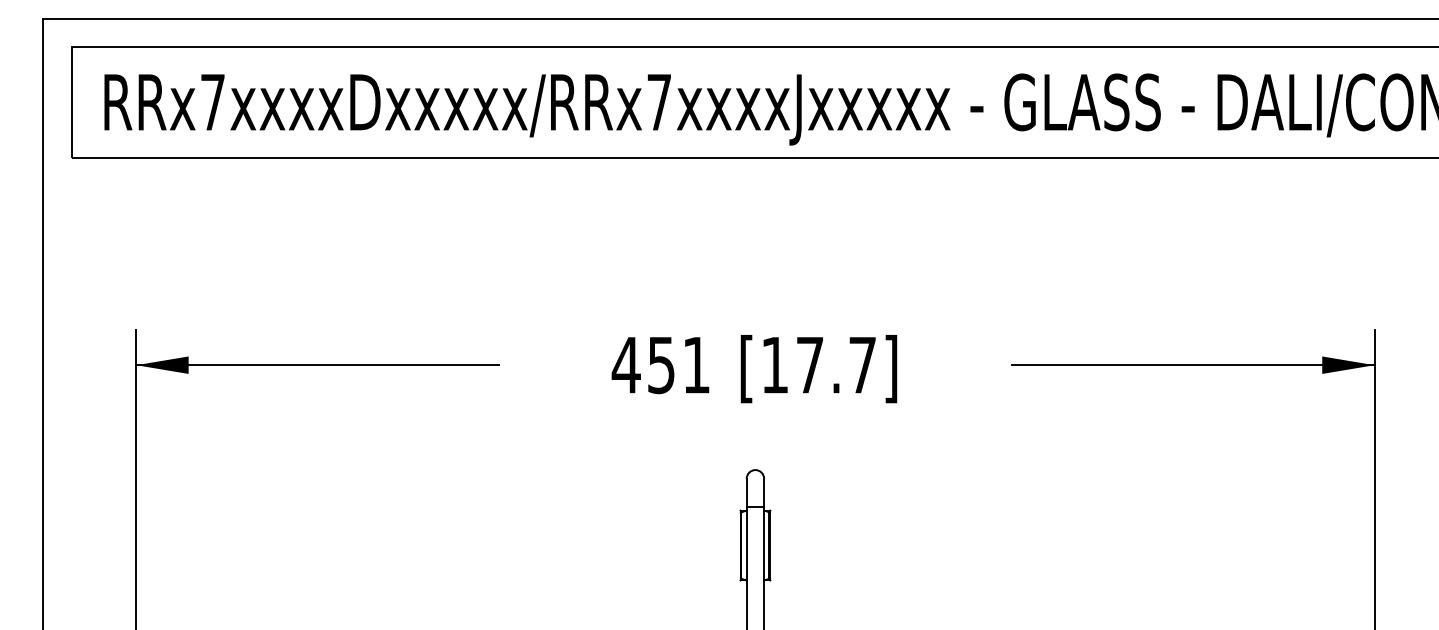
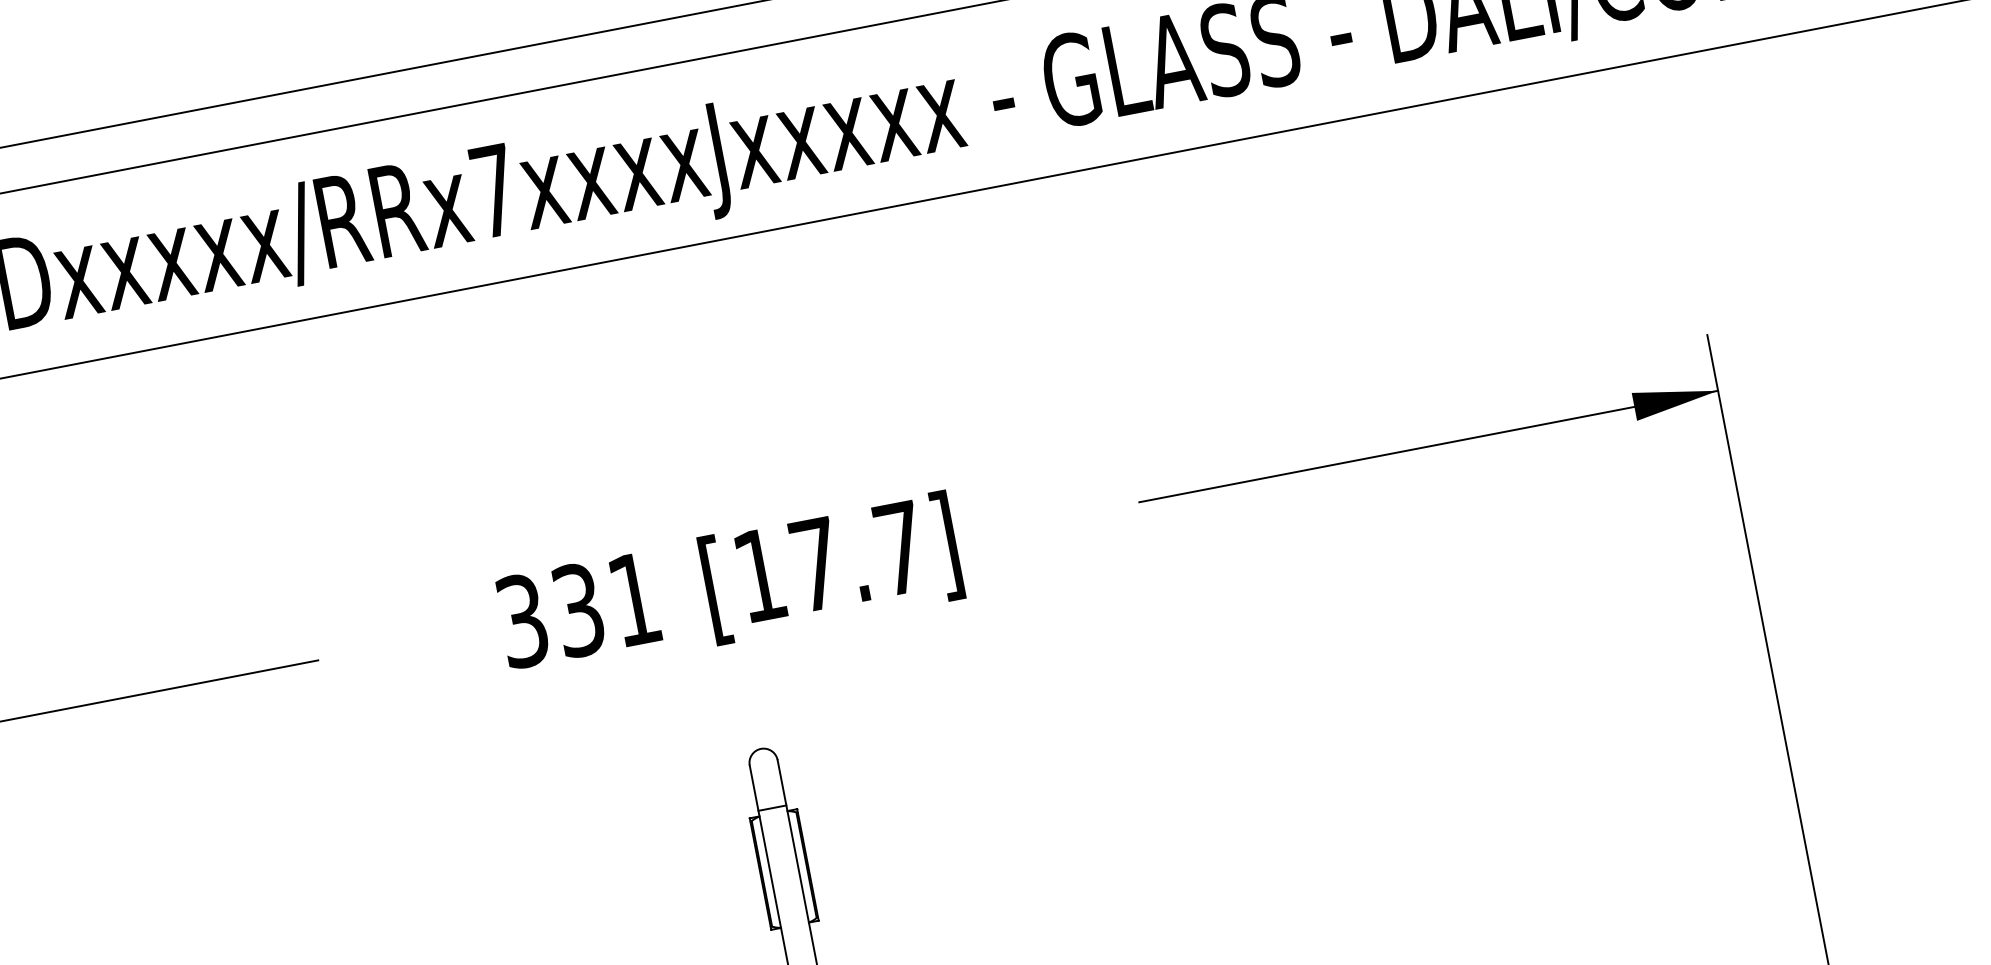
text: (642, 365) -> (548, 616), 451 -> 331

